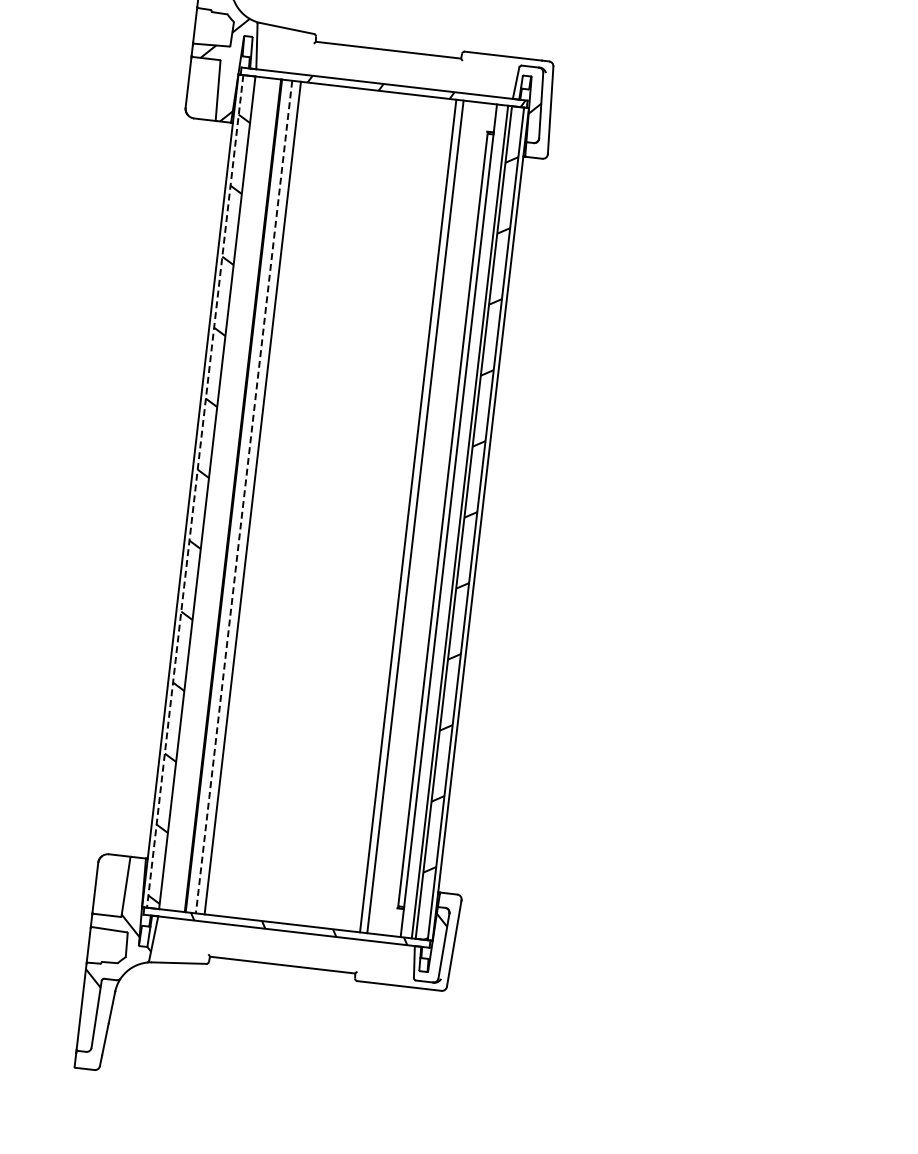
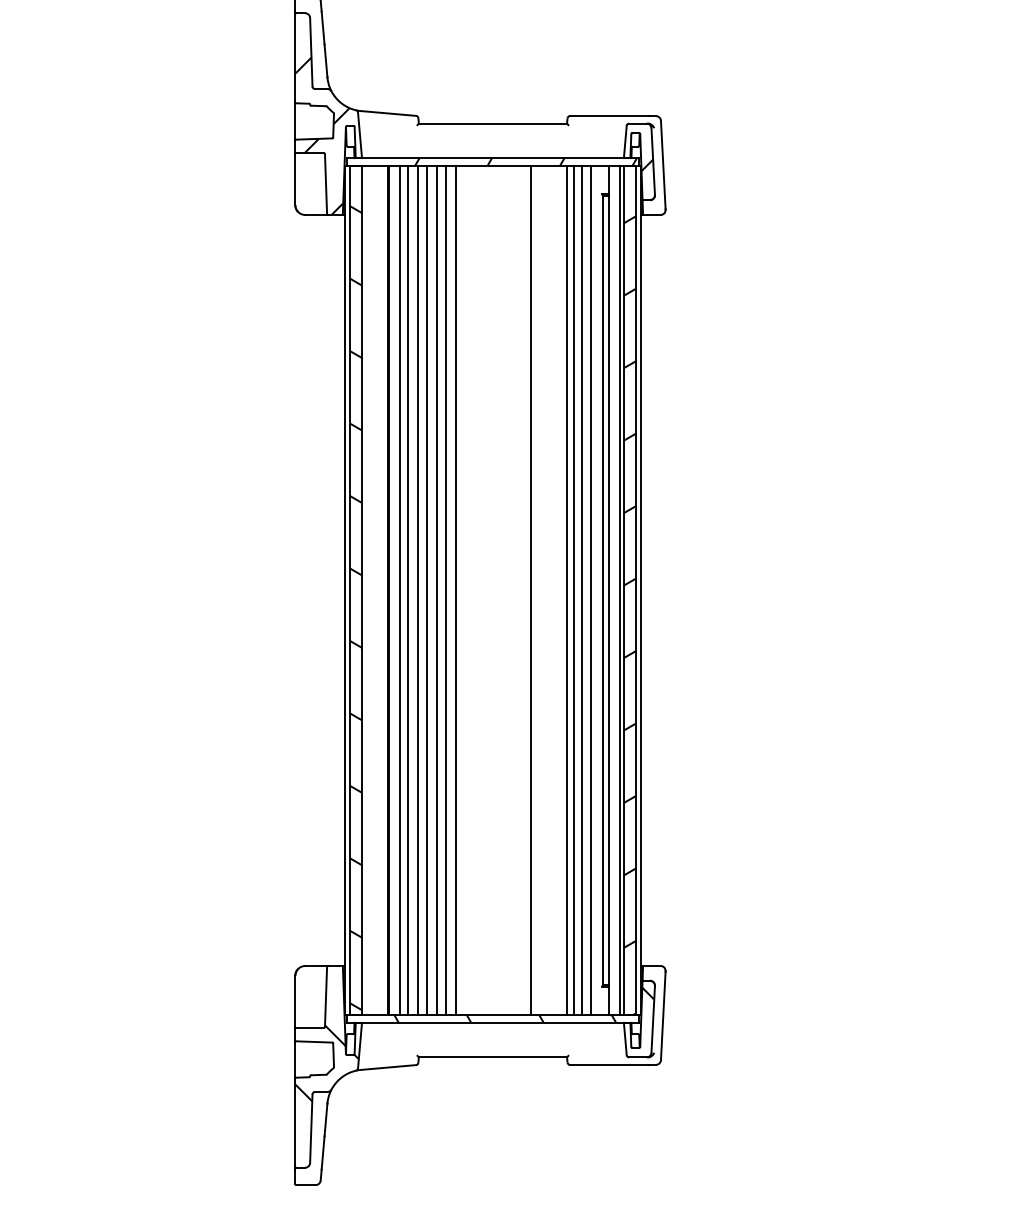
line: (195, 491) -> (349, 590), dashed -> solid
line: (244, 497) -> (399, 590), dashed -> solid
line: (262, 499) -> (418, 590), added
line: (271, 500) -> (427, 590), added
line: (281, 501) -> (437, 590), added
line: (290, 502) -> (446, 590), added
line: (298, 503) -> (455, 590), added
line: (373, 512) -> (531, 590), added
line: (423, 517) -> (582, 590), added
line: (432, 518) -> (591, 590), added

